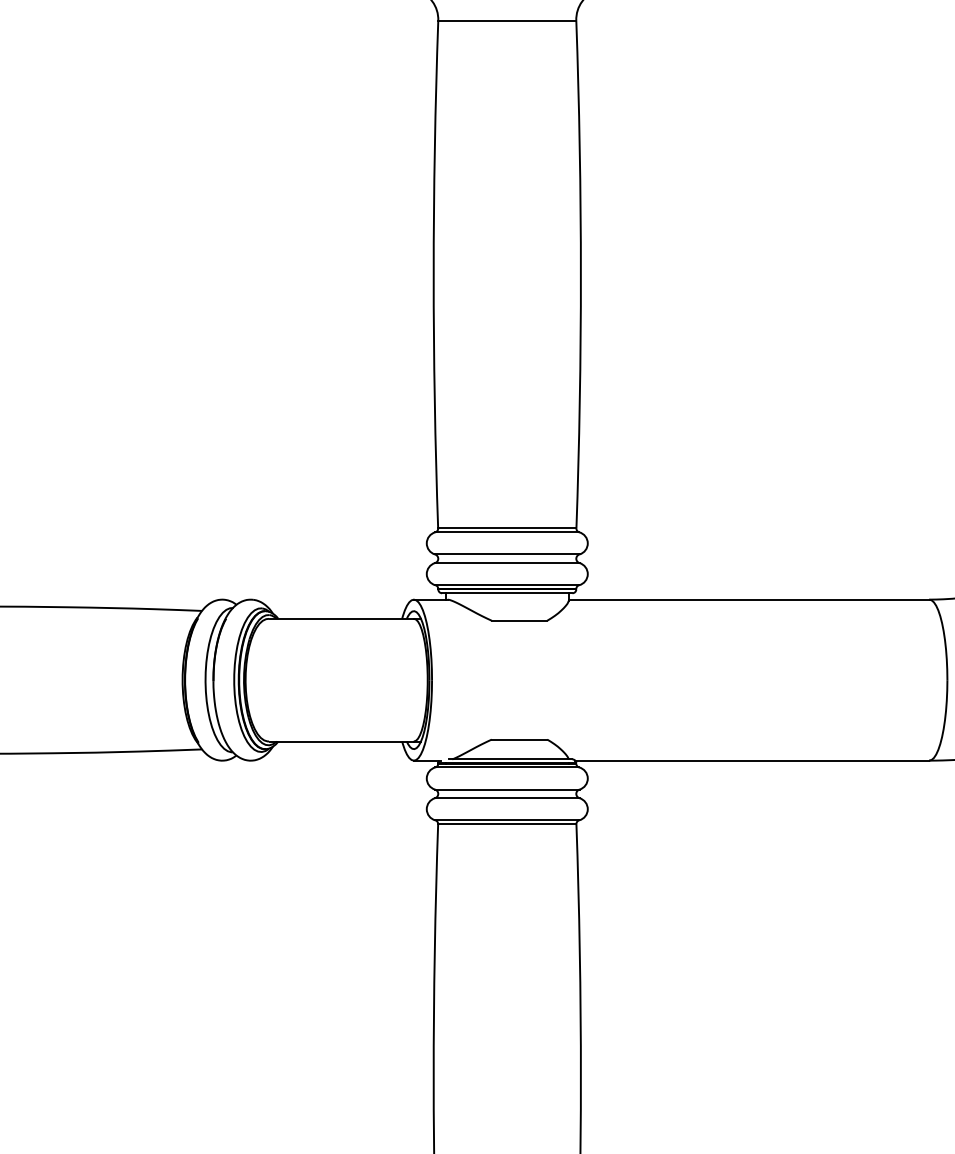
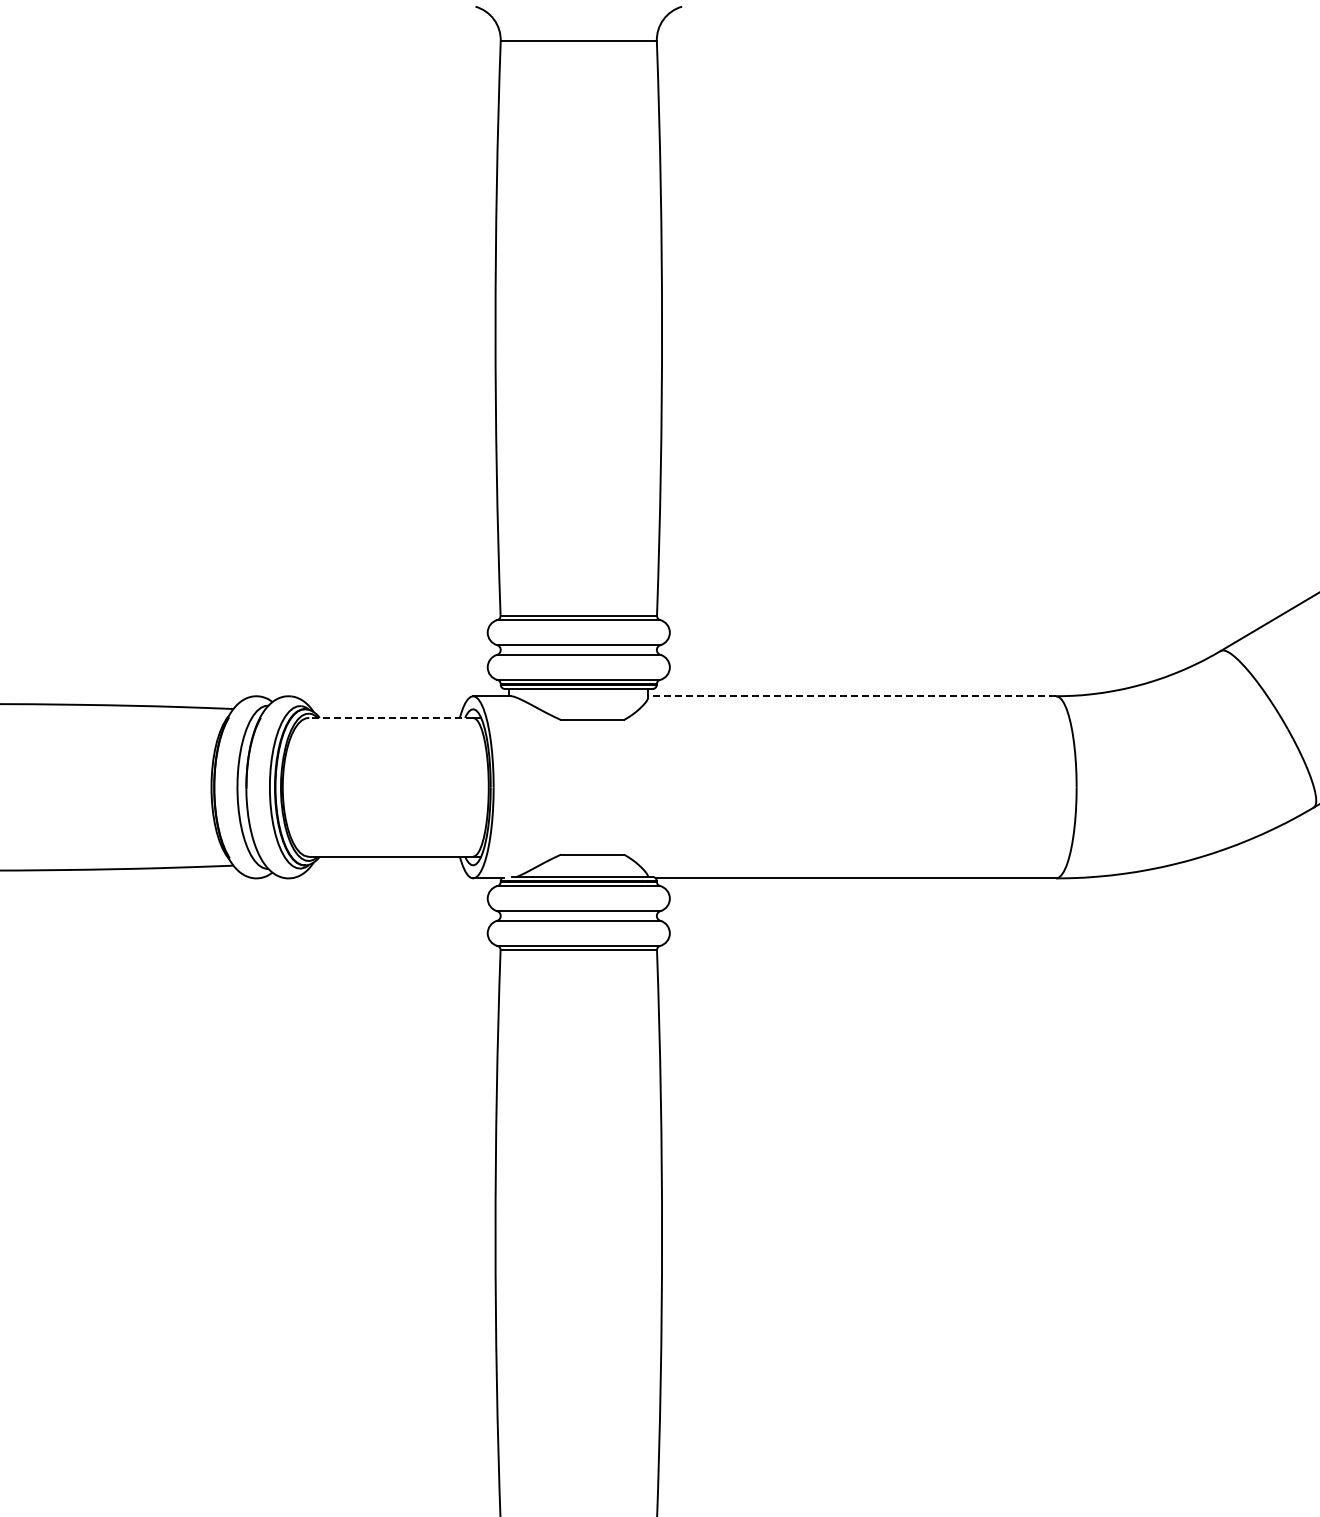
line: (749, 599) -> (852, 696), solid -> dashed
line: (341, 618) -> (391, 717), solid -> dashed

